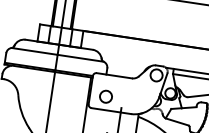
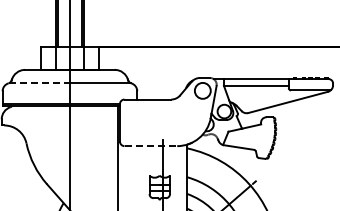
line: (34, 51) -> (39, 83), solid -> dashed
circle: (105, 96) -> (140, 128), removed
line: (111, 111) -> (151, 146), solid -> dashed

